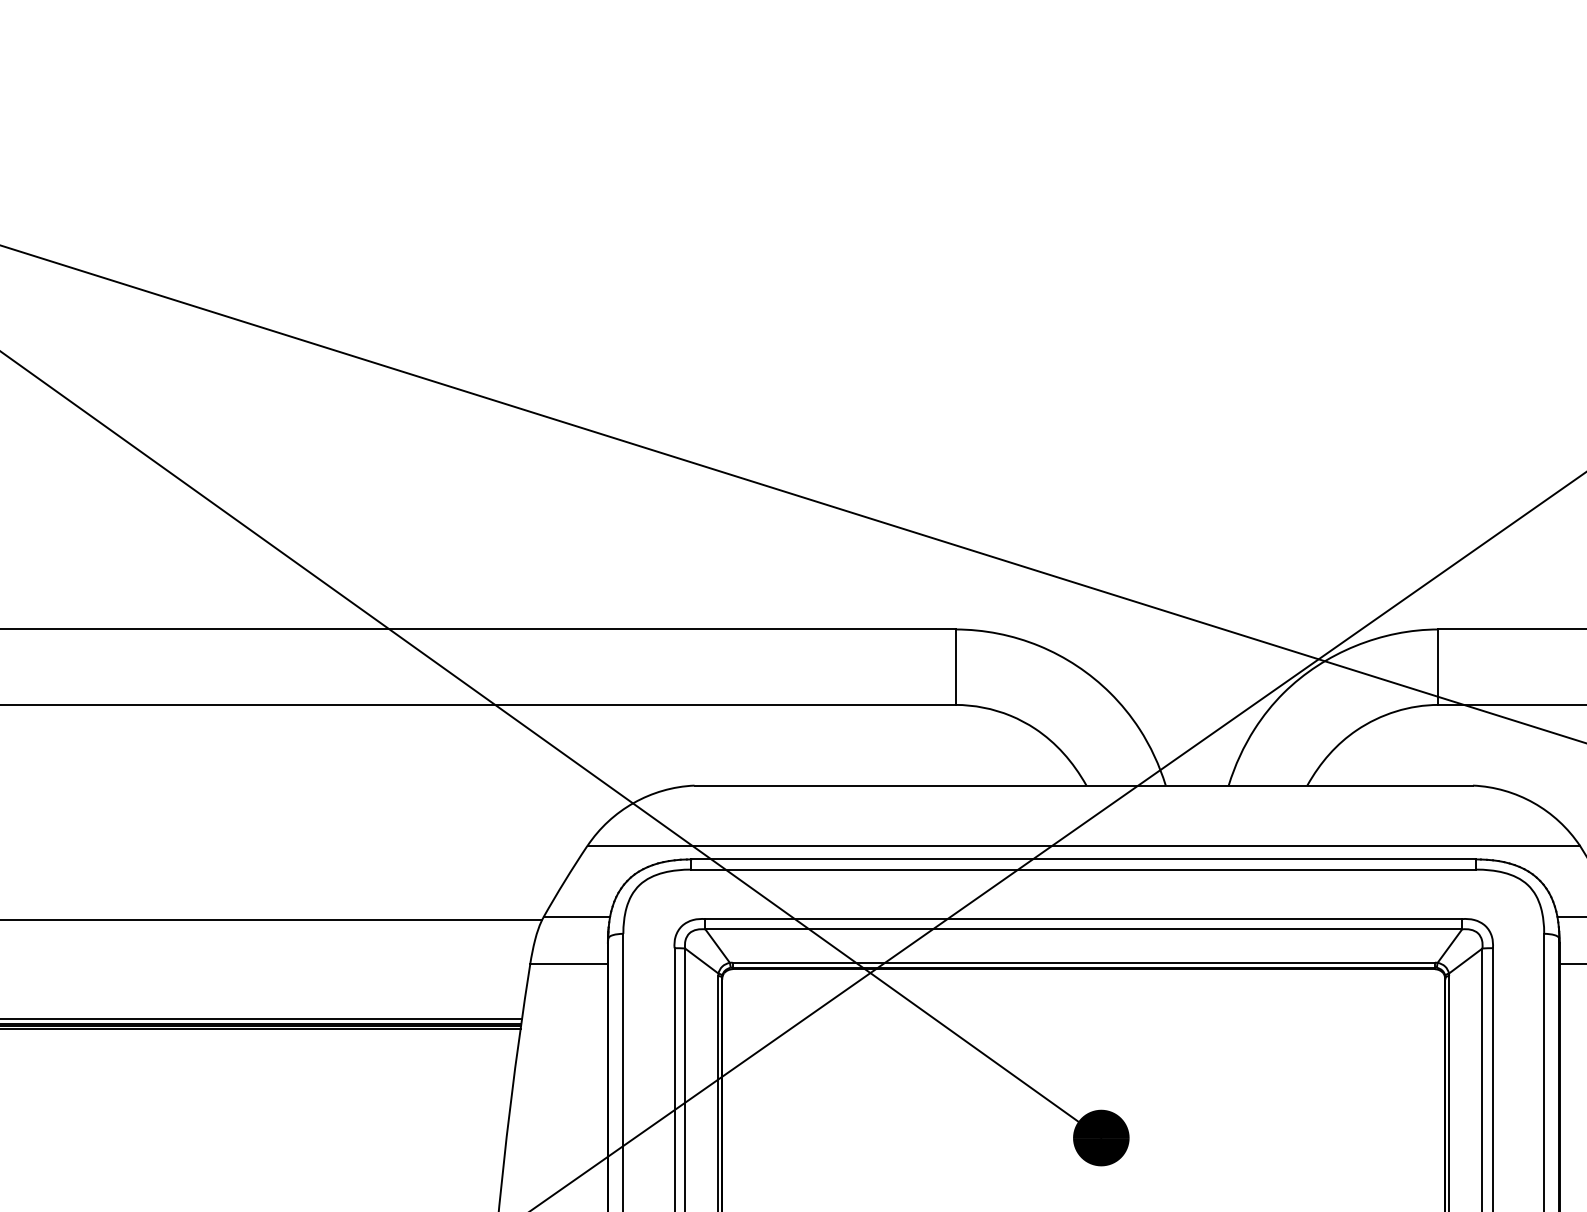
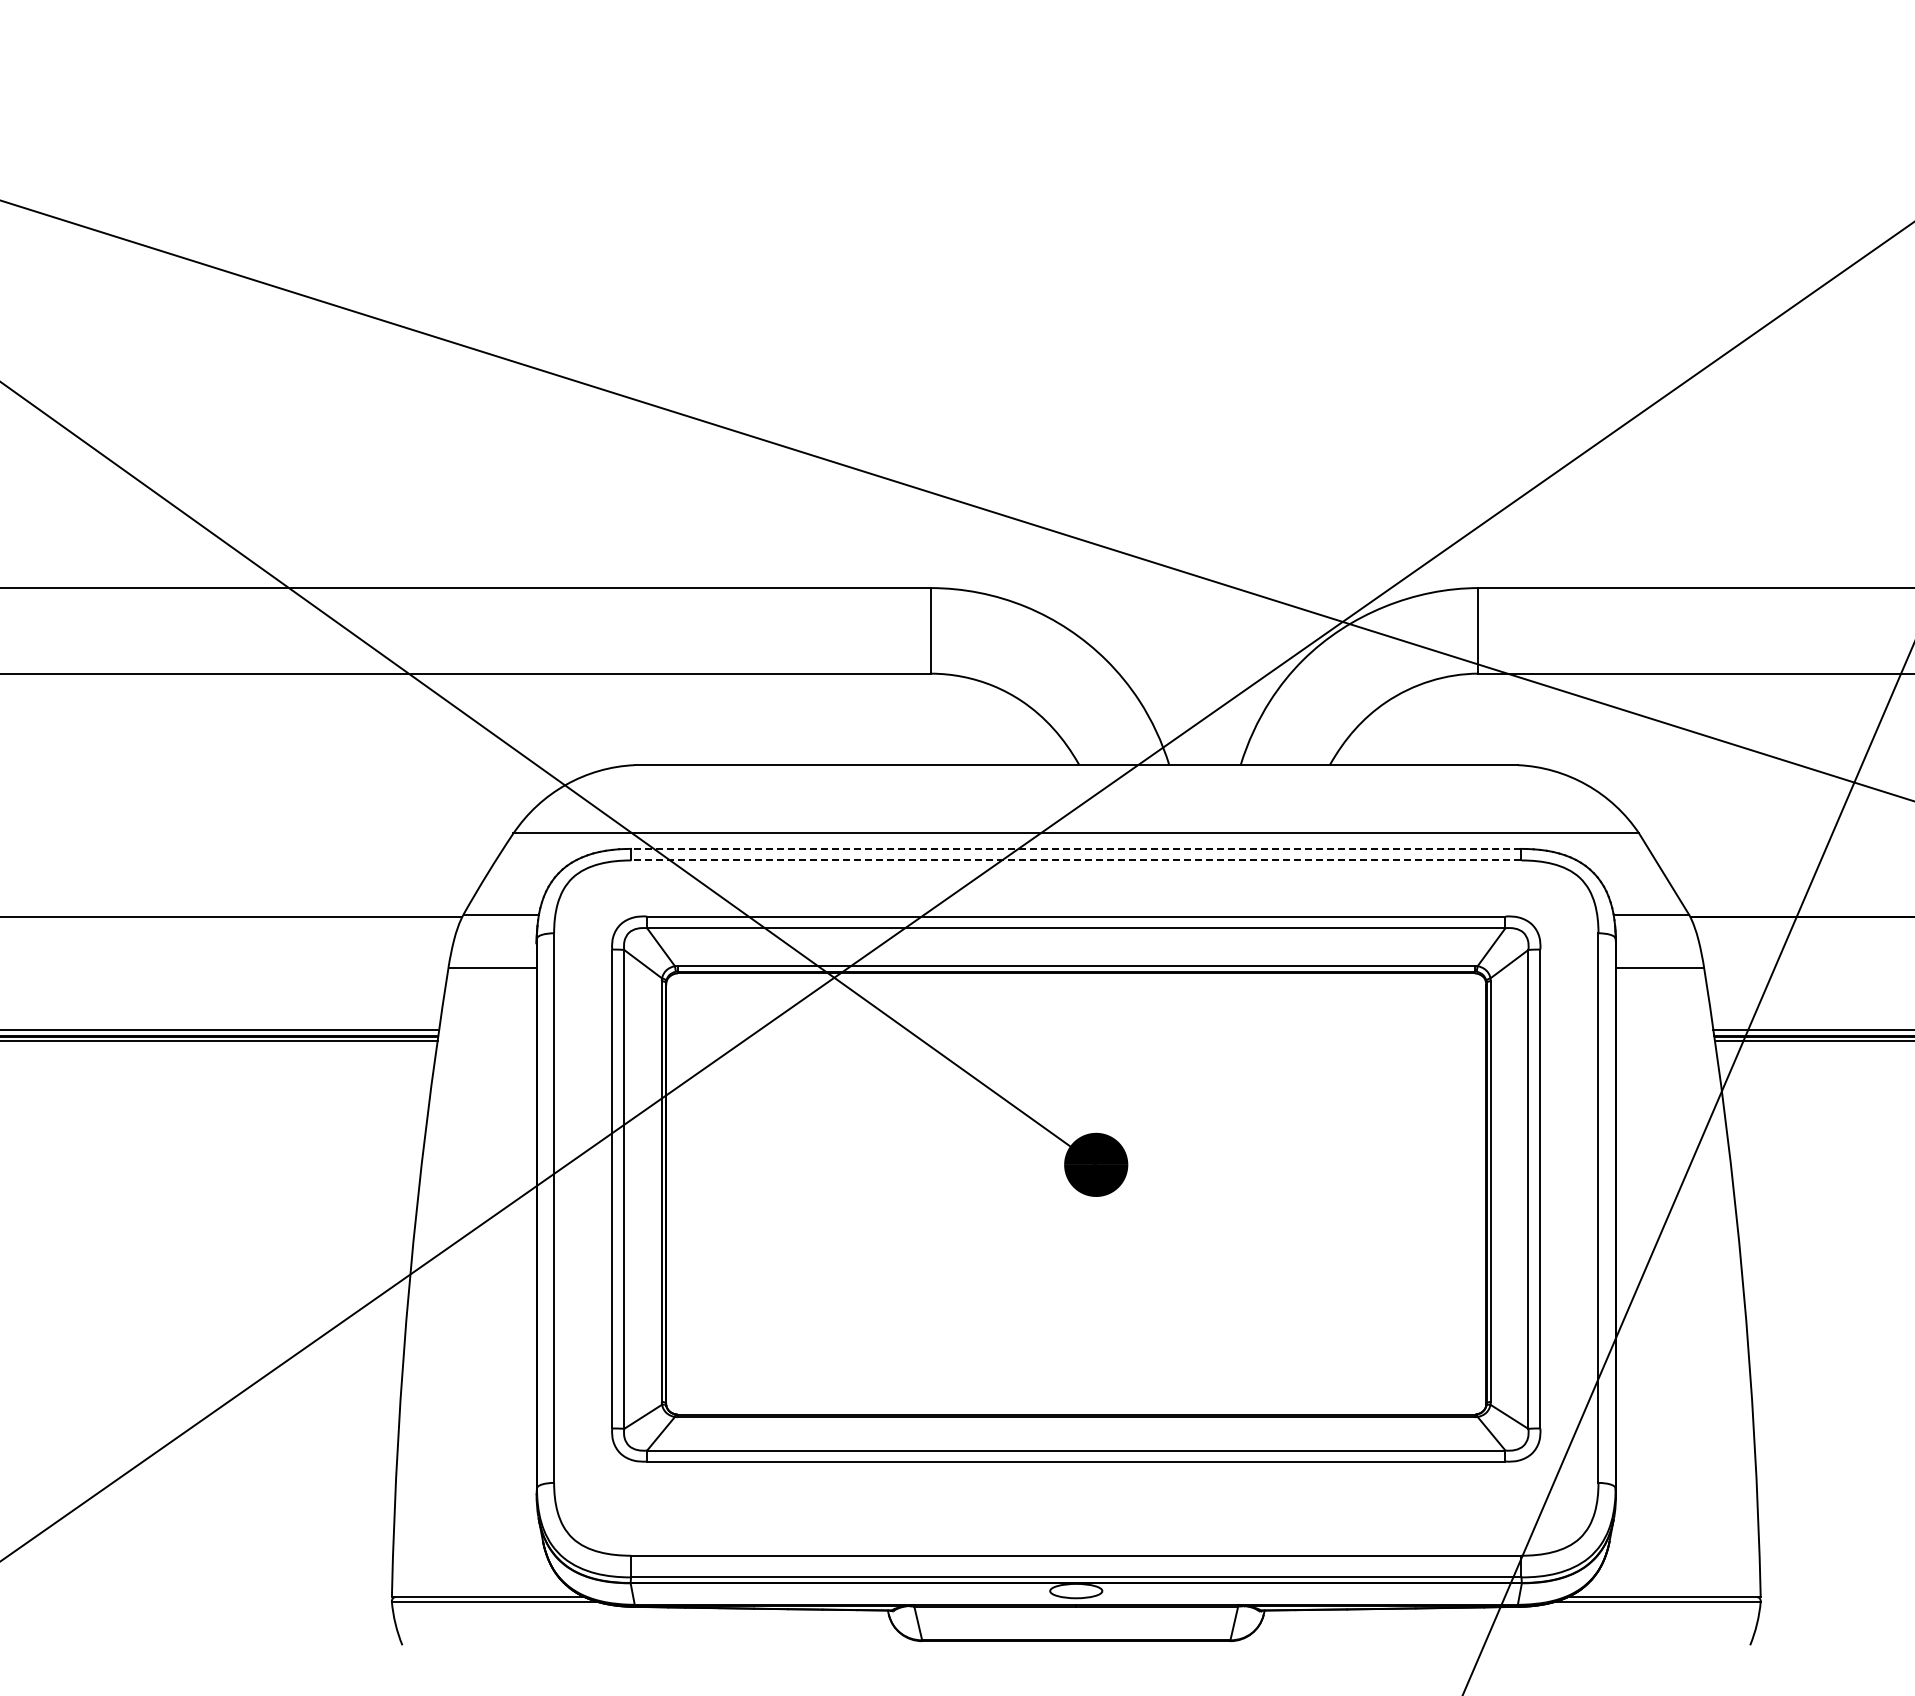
line: (1083, 859) -> (1075, 848), solid -> dashed
line: (1083, 869) -> (1075, 860), solid -> dashed

